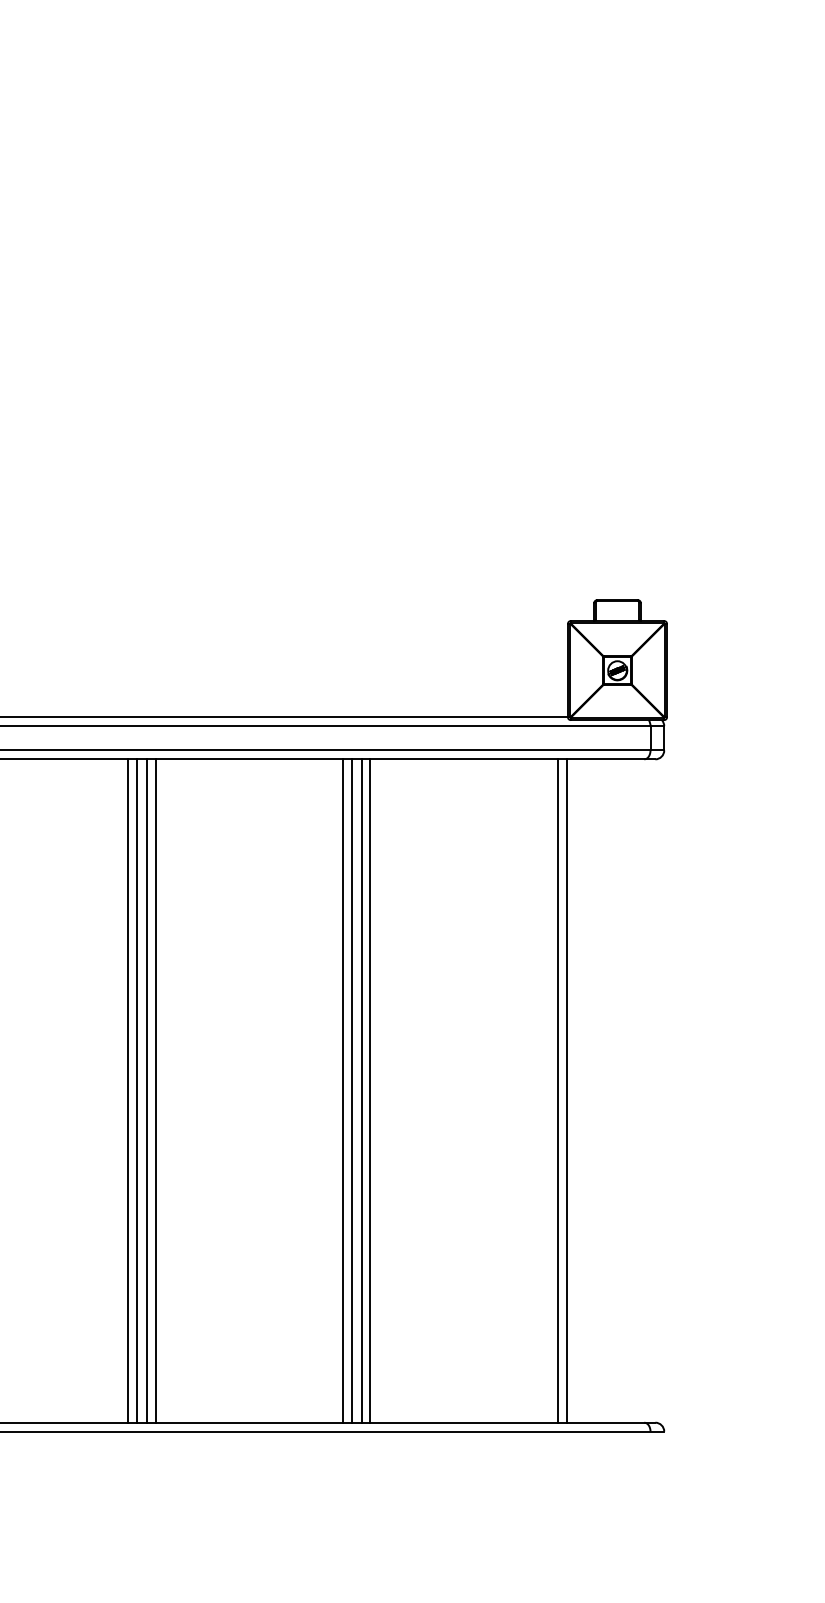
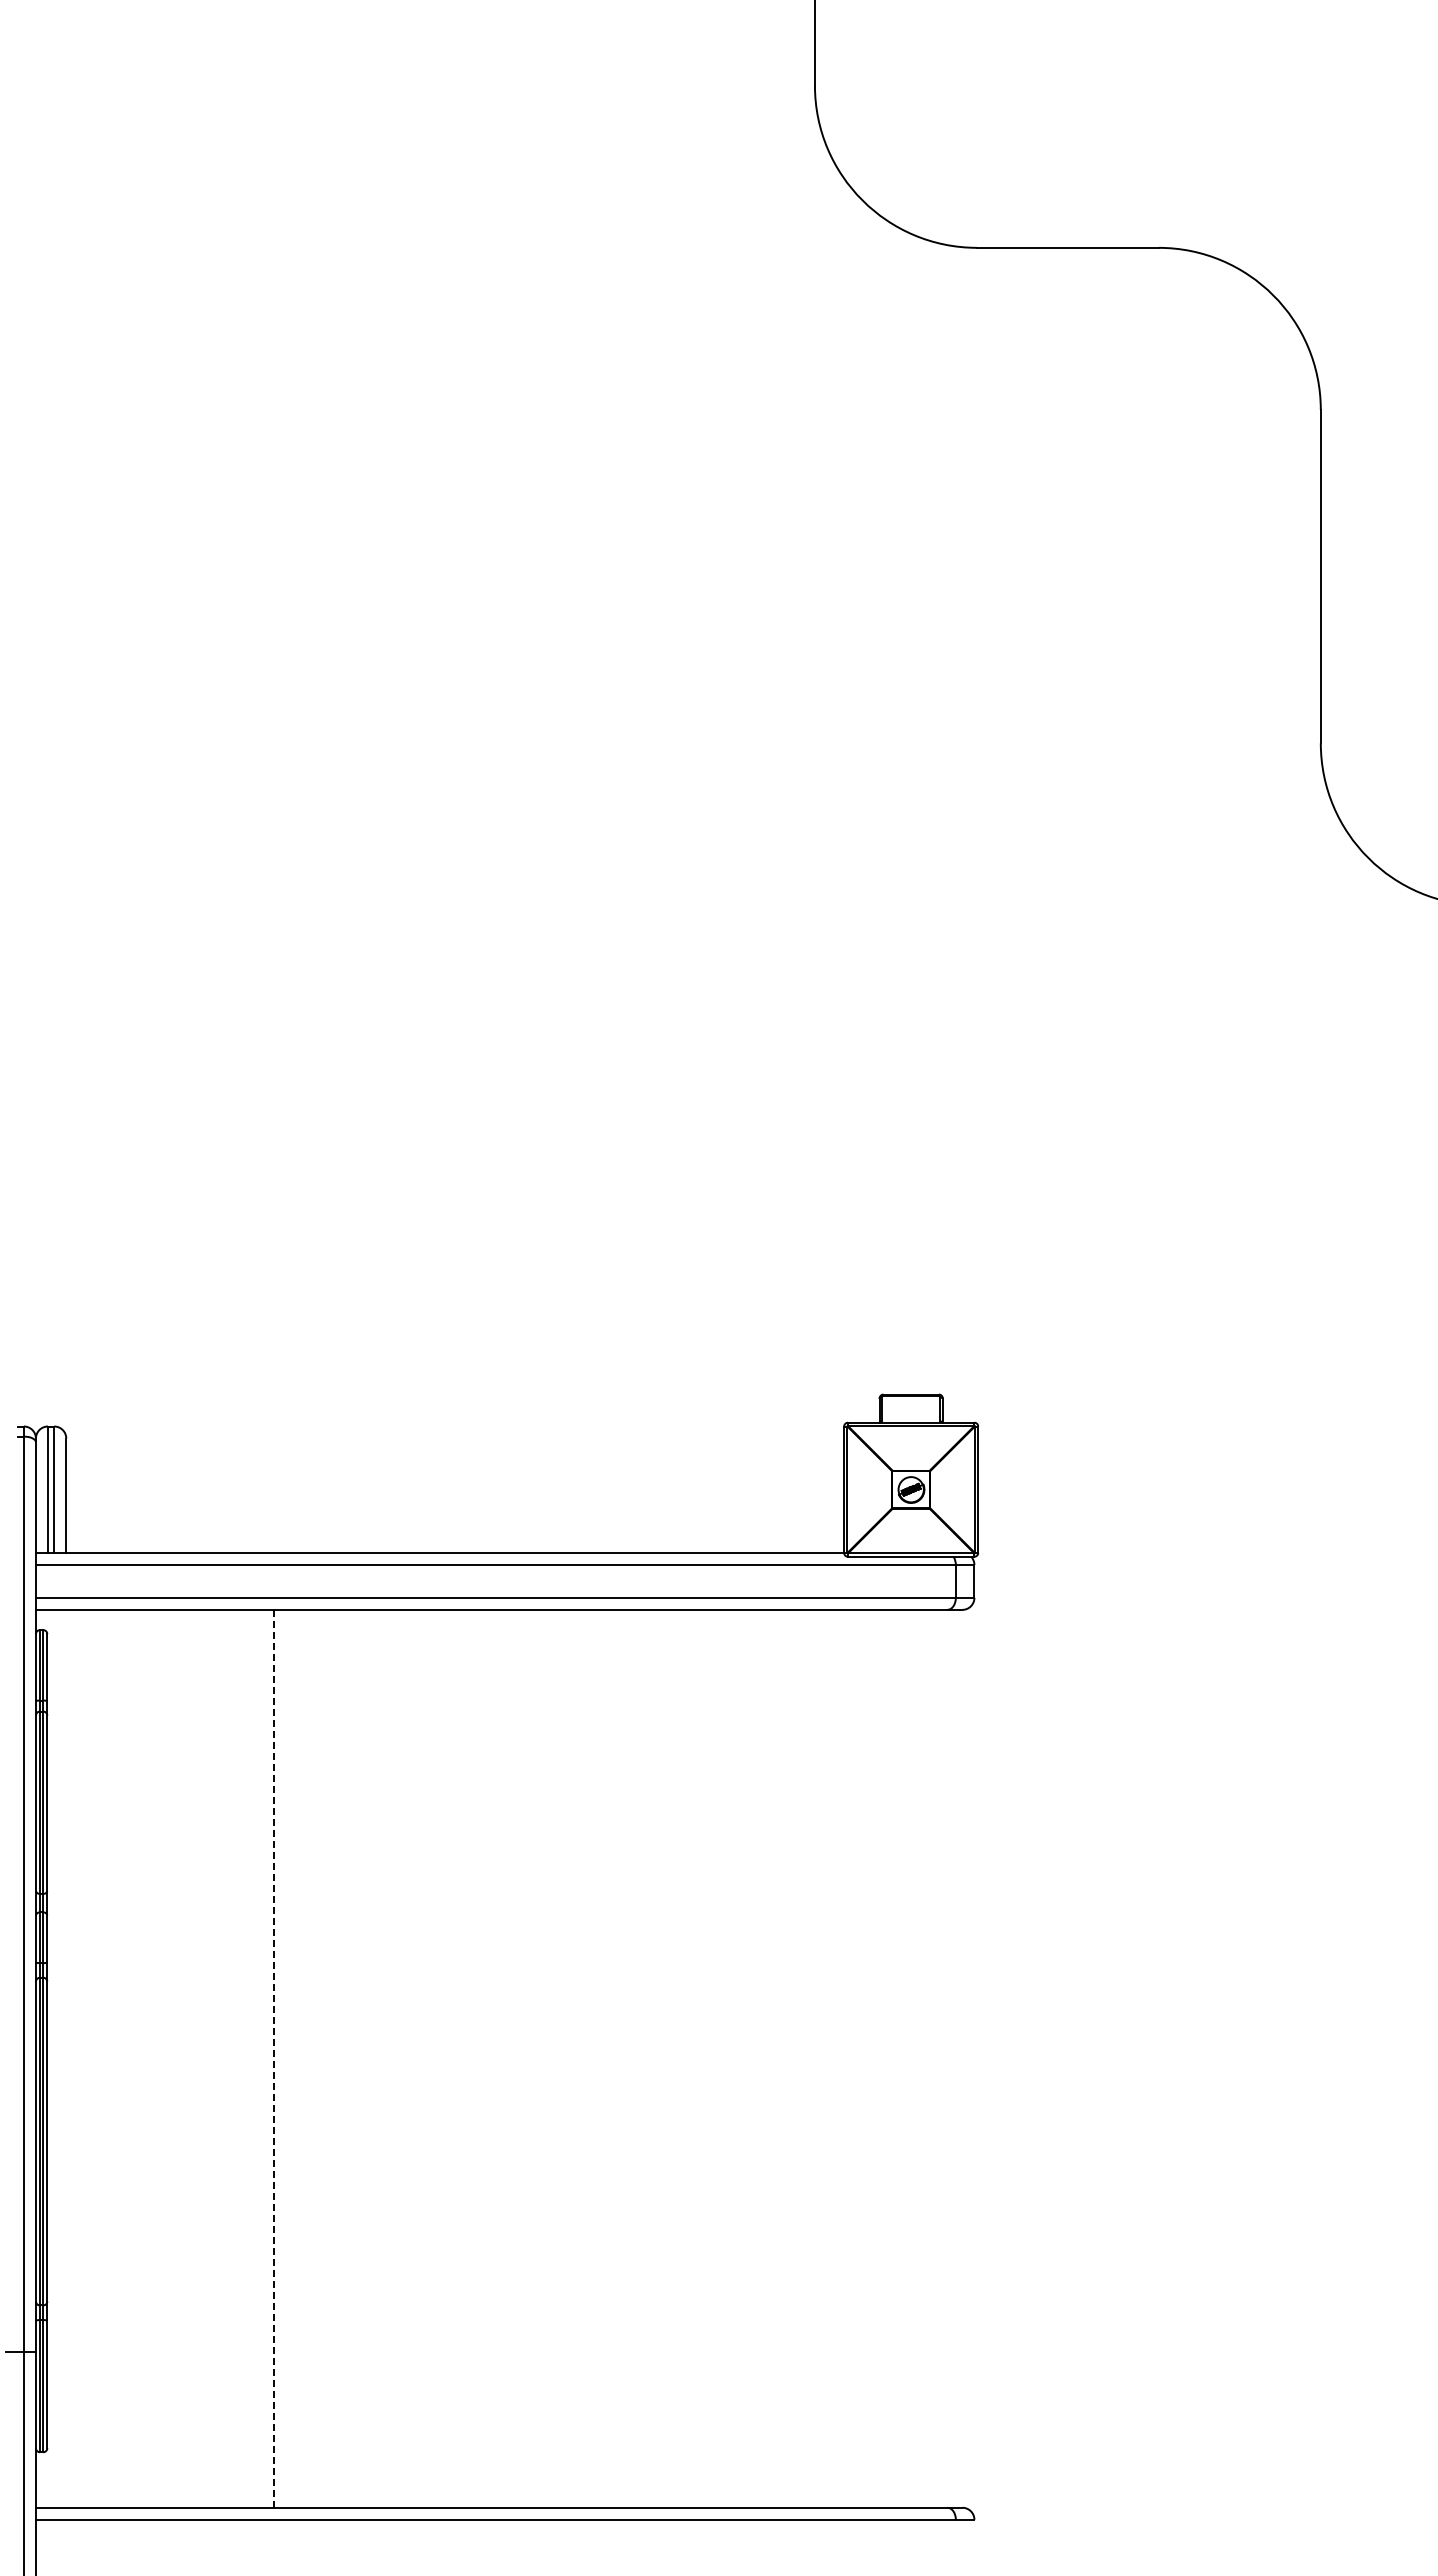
line: (128, 1090) -> (249, 2058), removed
line: (137, 1090) -> (261, 2058), removed
line: (146, 1090) -> (273, 2058), solid -> dashed
line: (155, 1090) -> (285, 2058), removed
line: (343, 1090) -> (540, 2058), removed
line: (352, 1090) -> (552, 2058), removed
line: (361, 1090) -> (564, 2058), removed
line: (370, 1090) -> (576, 2058), removed
line: (557, 1090) -> (830, 2058), removed
line: (566, 1090) -> (842, 2058), removed

